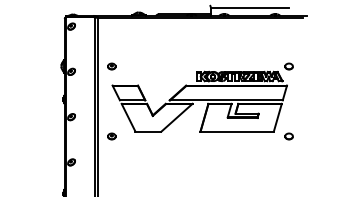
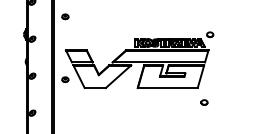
part: (111, 66) -> (65, 16), moved
part: (111, 136) -> (65, 79), moved
part: (288, 136) -> (203, 102), moved

